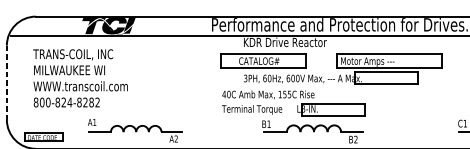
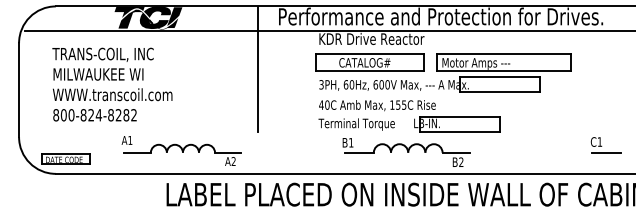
part: (262, 60) -> (369, 62), moved
line: (195, 65) -> (257, 68), added
line: (7, 83) -> (19, 90), dashed -> solid
part: (293, 103) -> (409, 116), moved

